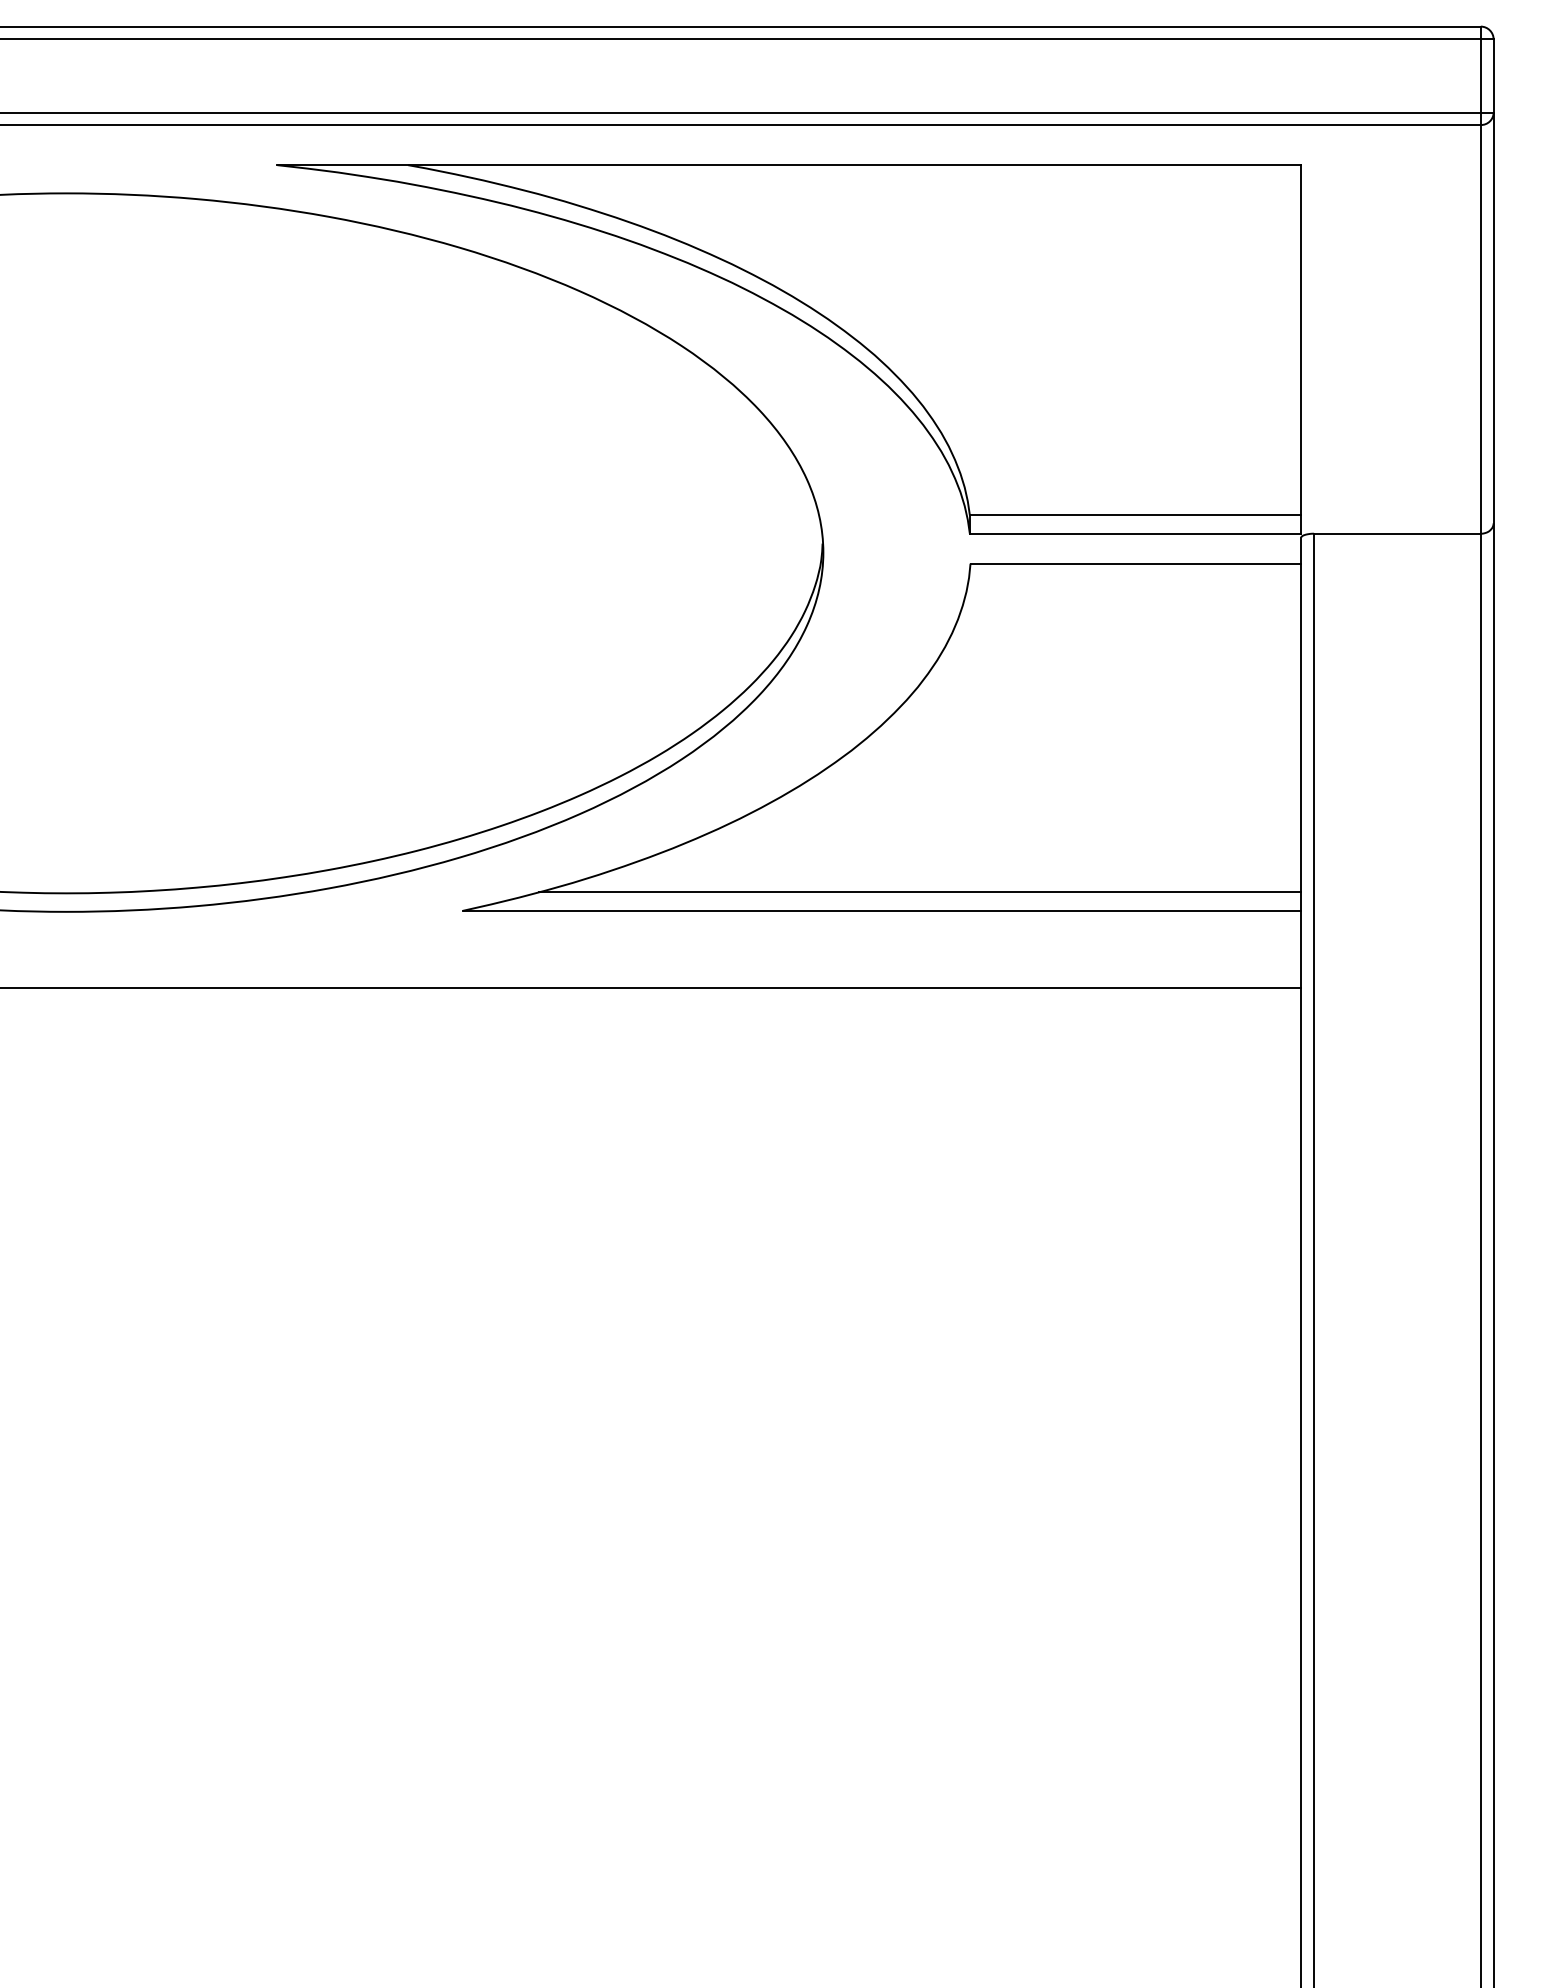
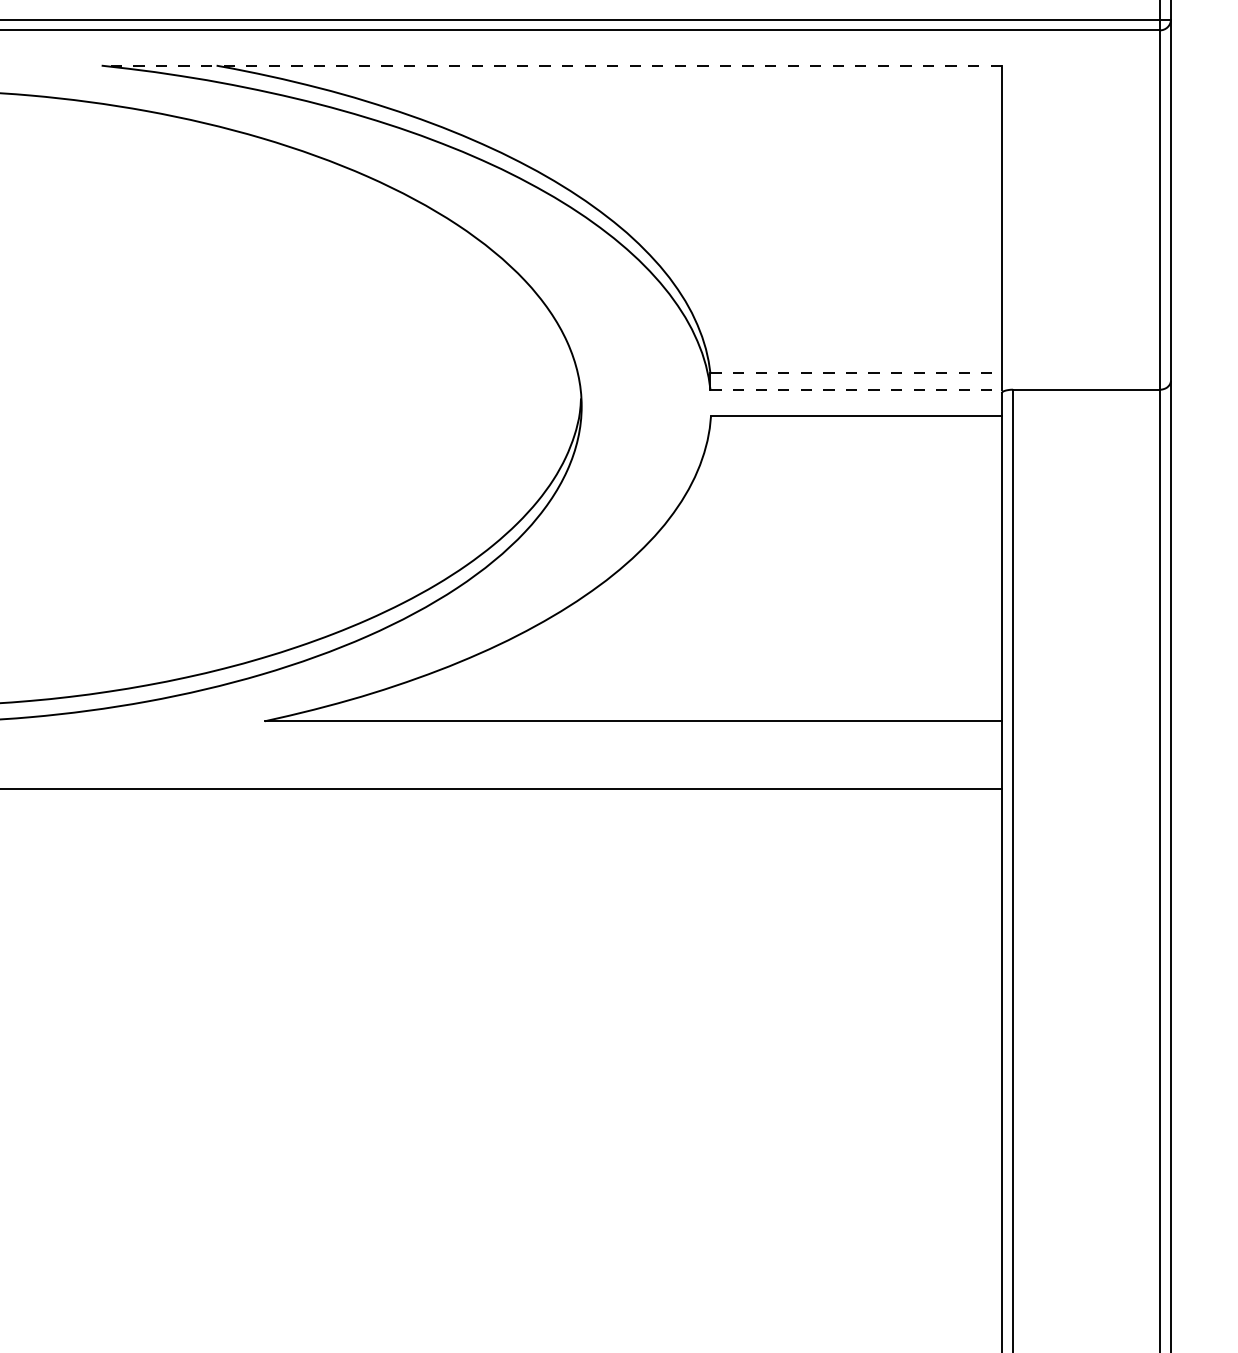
line: (789, 165) -> (551, 65), solid -> dashed
line: (1135, 515) -> (856, 373), solid -> dashed
line: (1135, 533) -> (856, 389), solid -> dashed
line: (920, 892) -> (667, 705), removed

